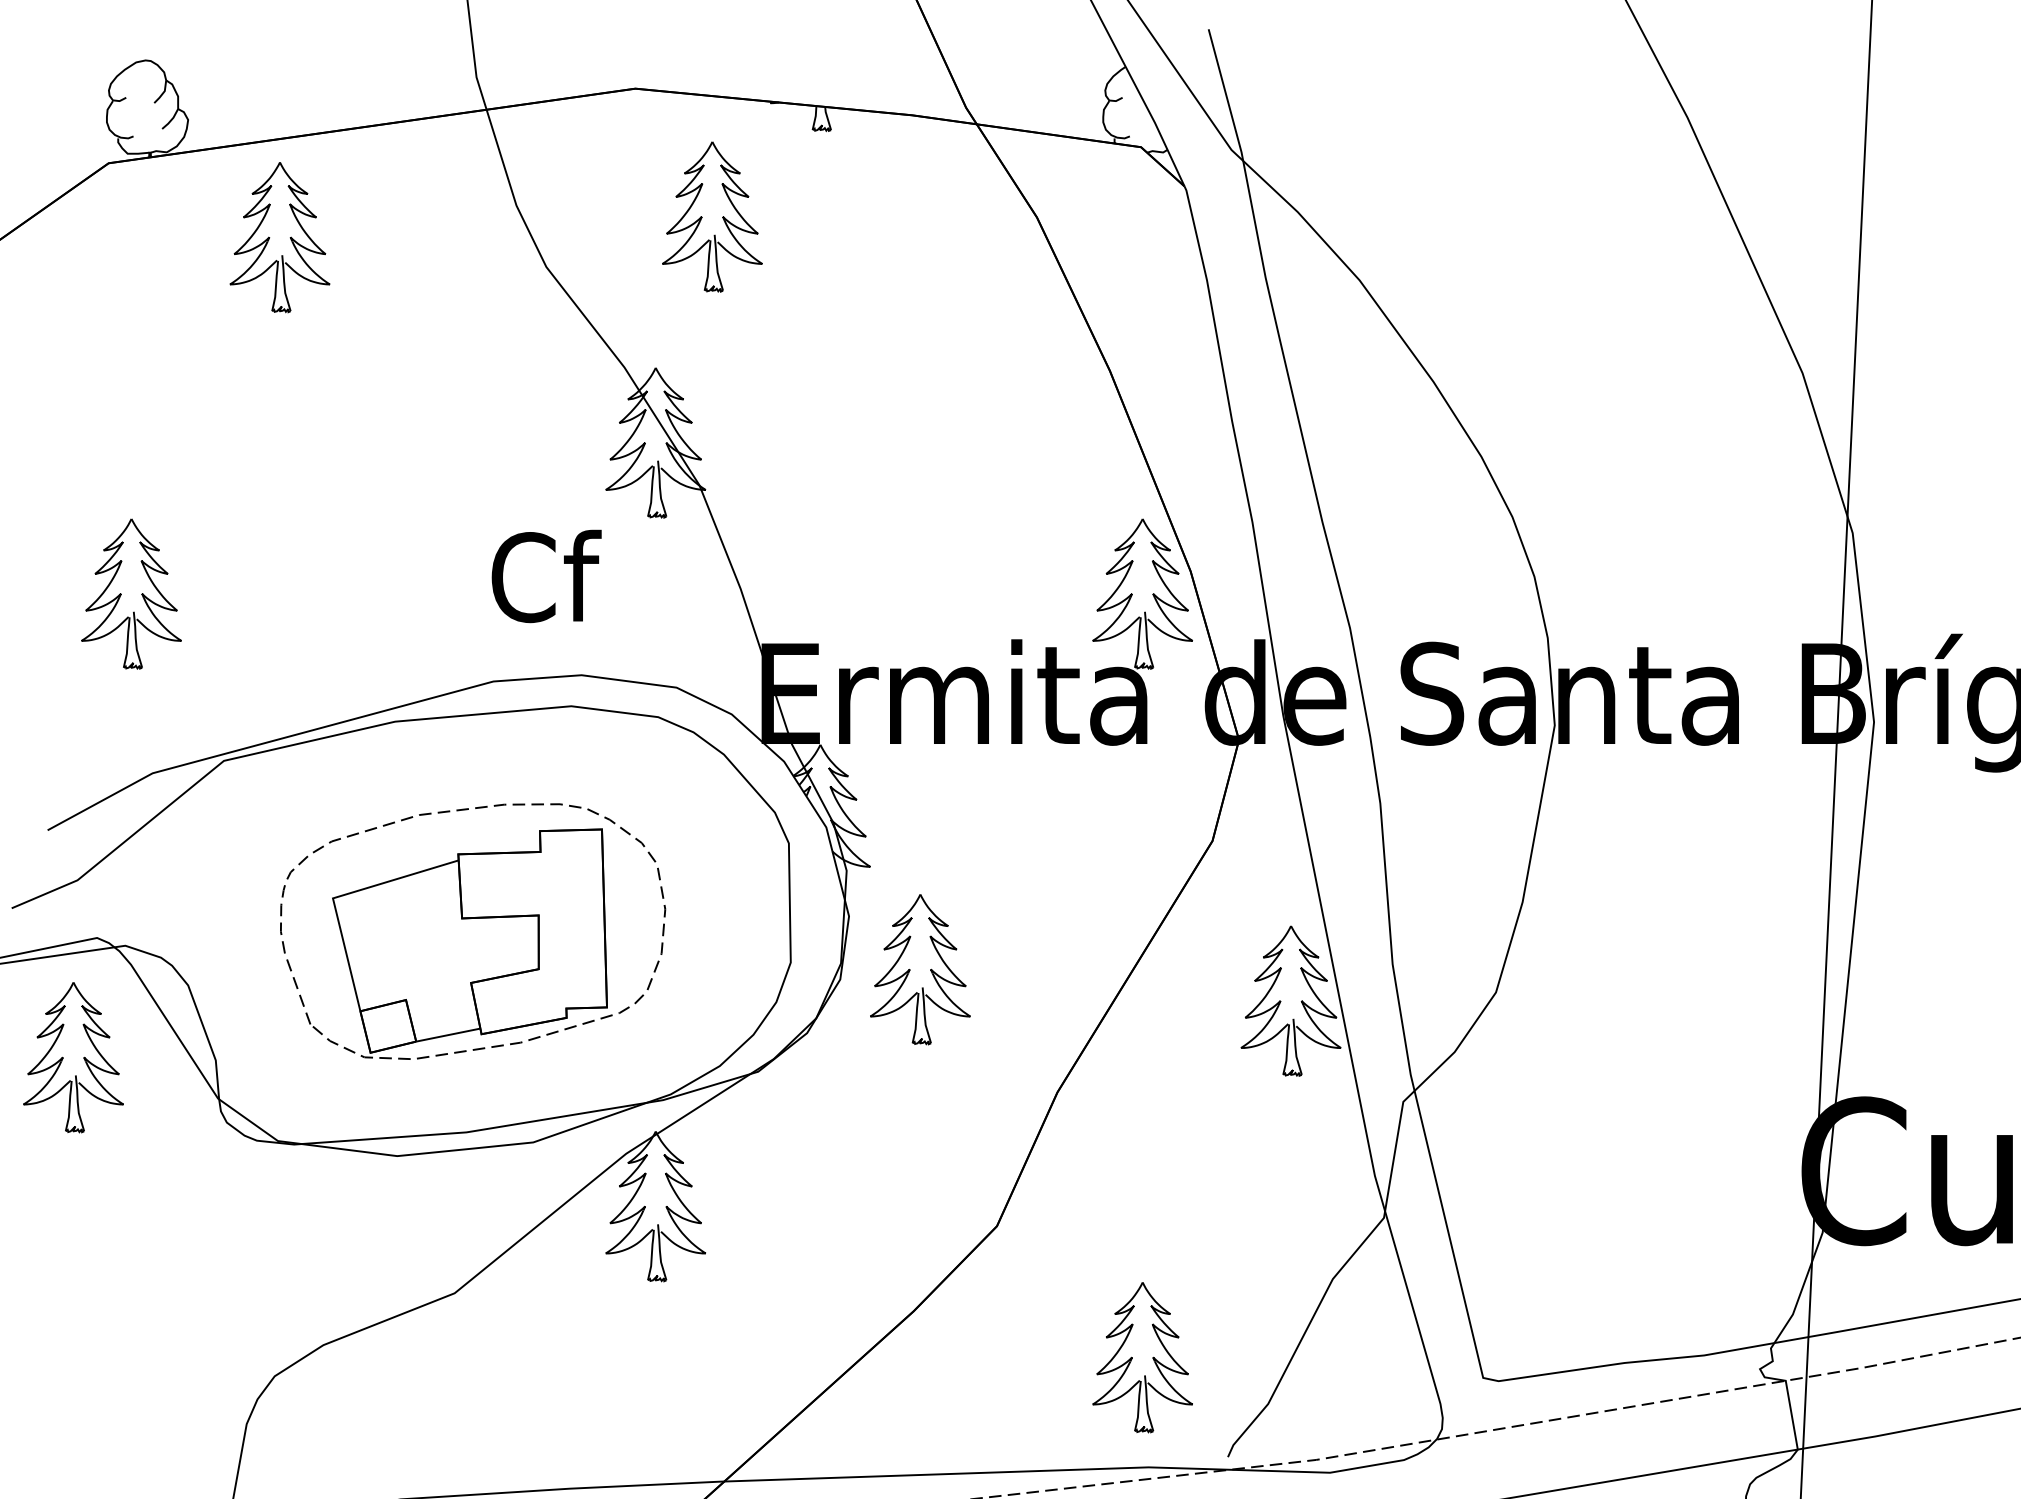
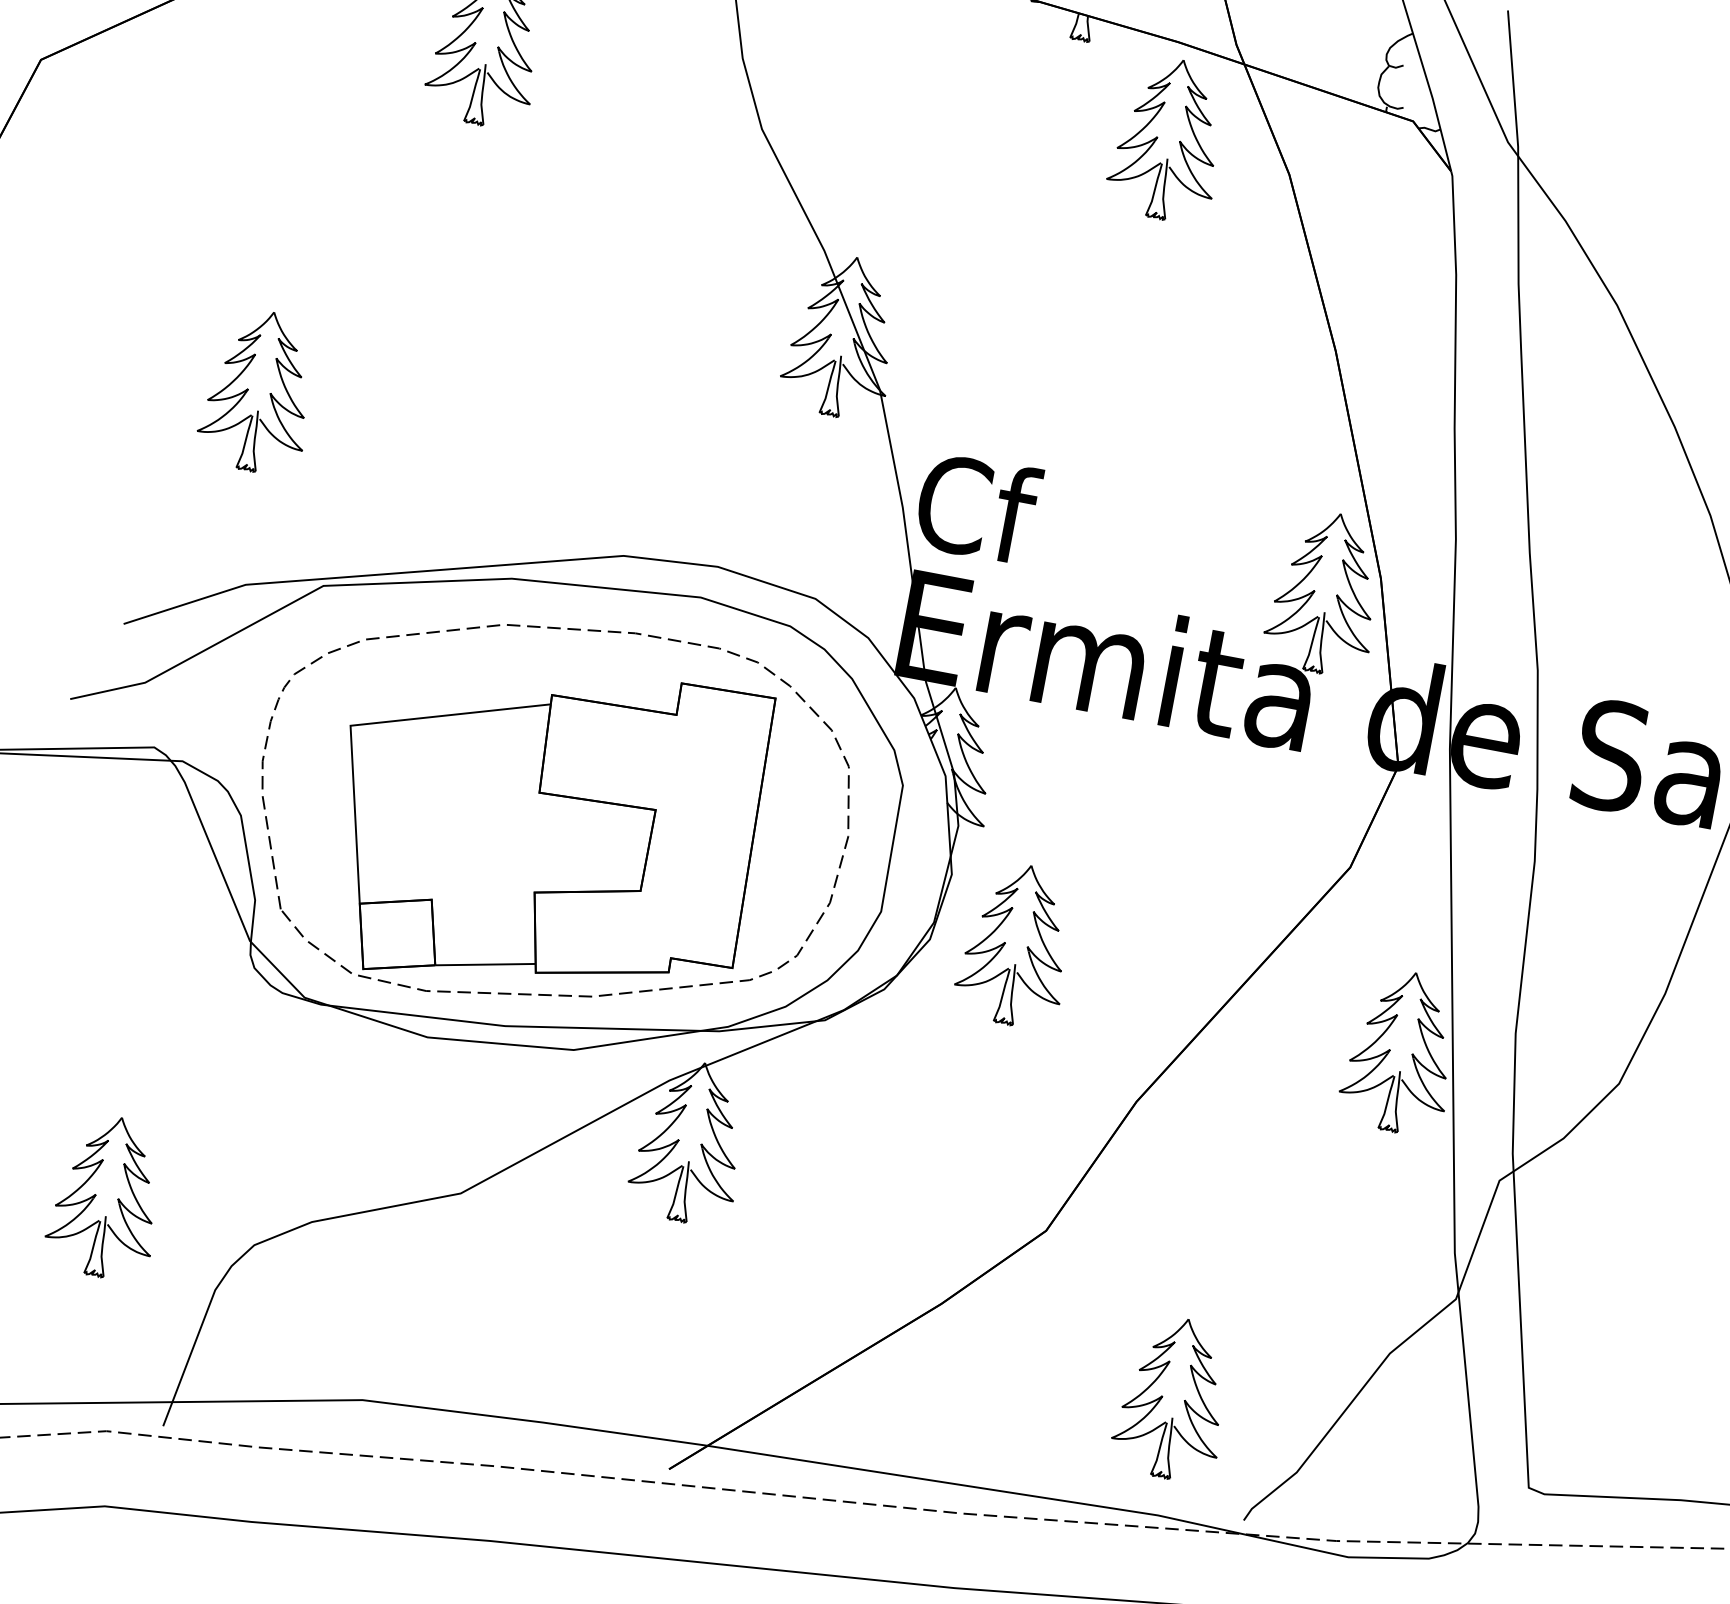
part: (712, 216) -> (1168, 138), moved
text: (546, 576) -> (977, 508), moved
part: (472, 931) -> (551, 815), size x1.43
part: (73, 1057) -> (107, 1196), moved

